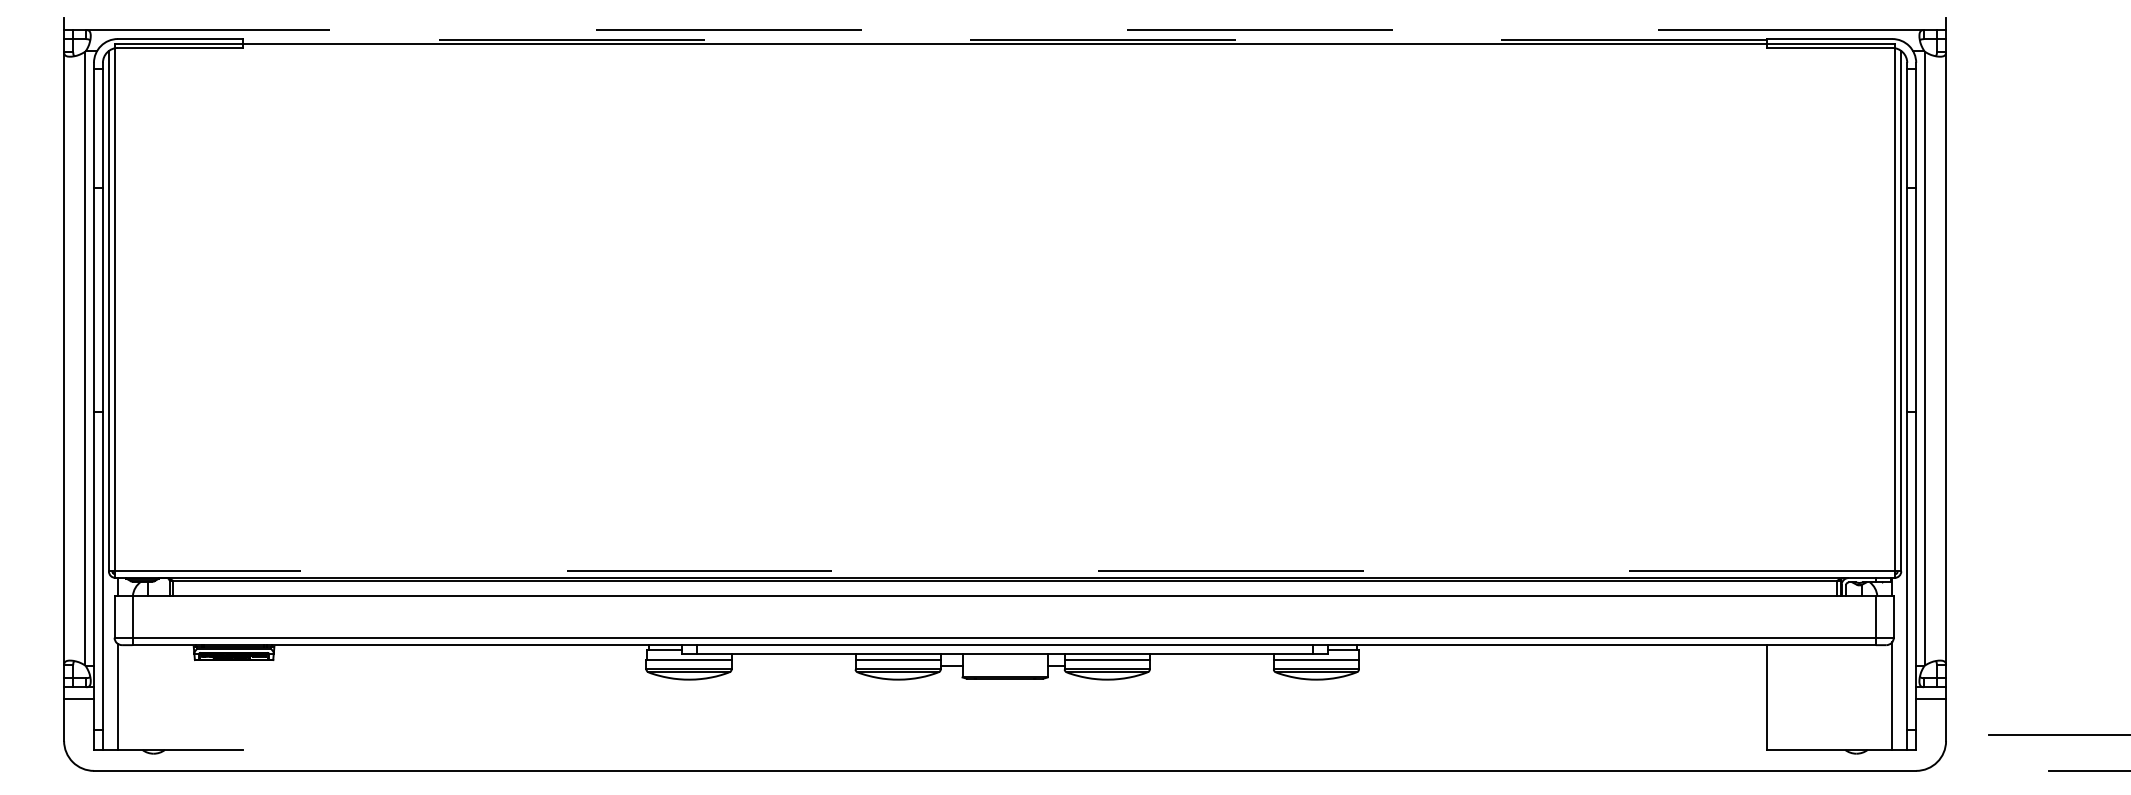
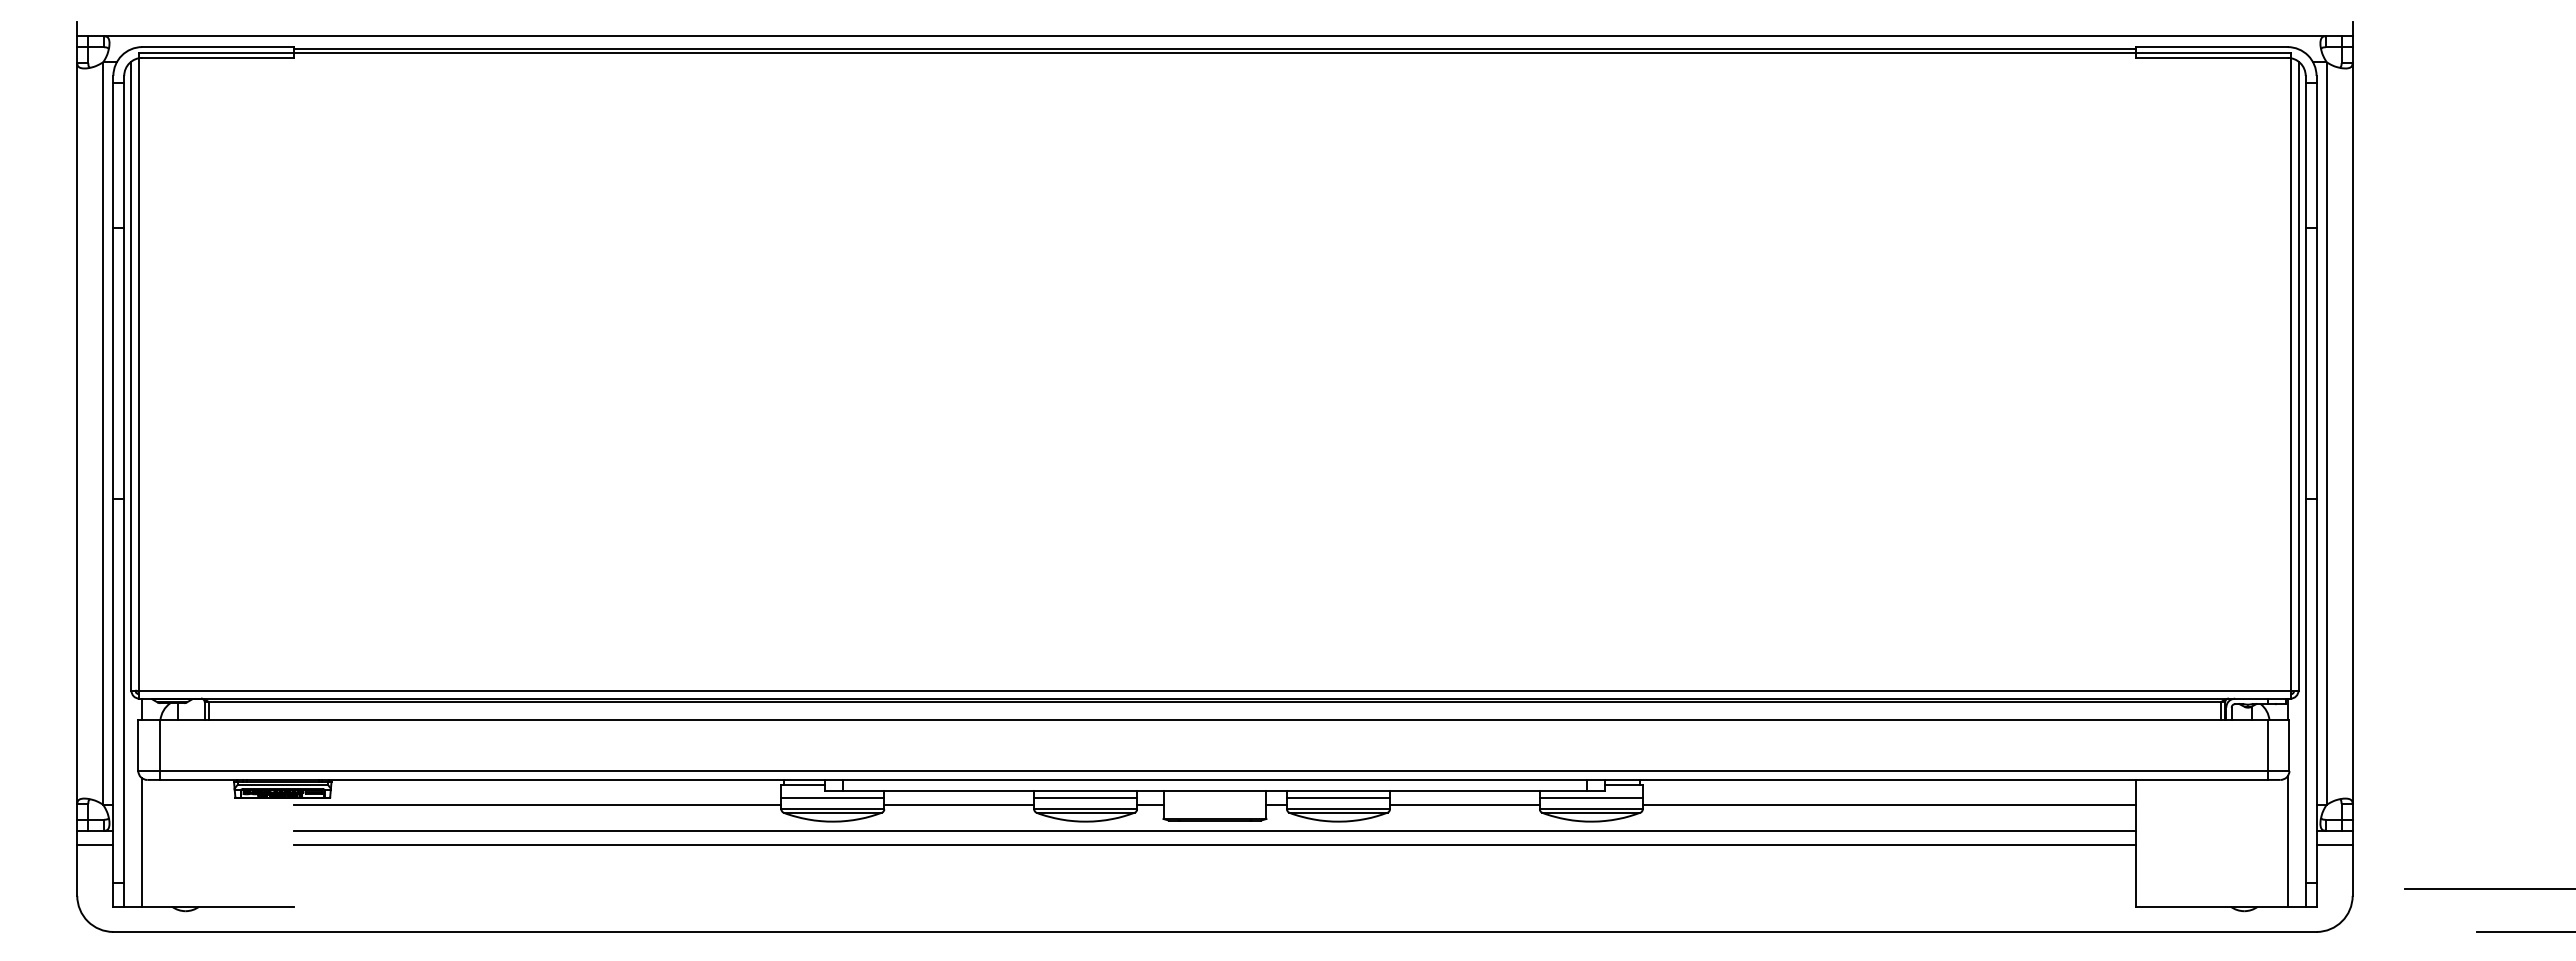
line: (1004, 30) -> (1214, 36), dashed -> solid
line: (1004, 40) -> (1214, 48), dashed -> solid
line: (1004, 571) -> (1214, 690), dashed -> solid
line: (444, 666) -> (537, 805), added
line: (793, 666) -> (959, 805), added
line: (1211, 666) -> (1464, 805), added
line: (1562, 666) -> (1888, 805), added
line: (1004, 686) -> (1214, 830), added
line: (1004, 699) -> (1214, 845), added

